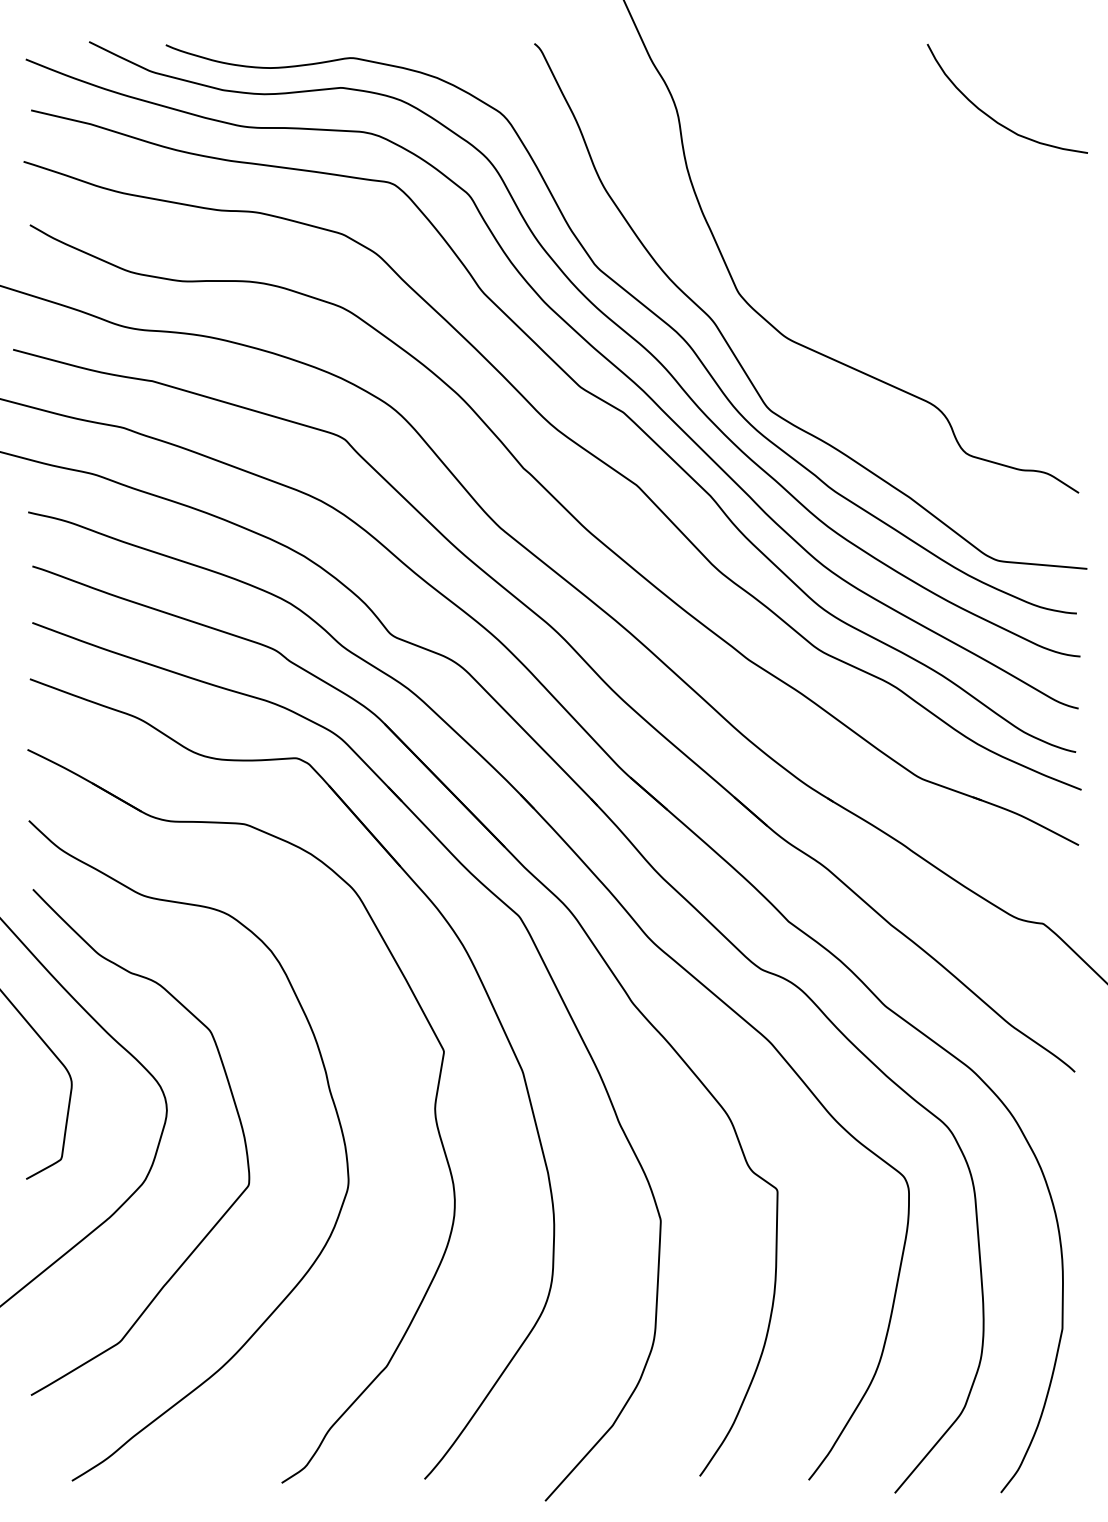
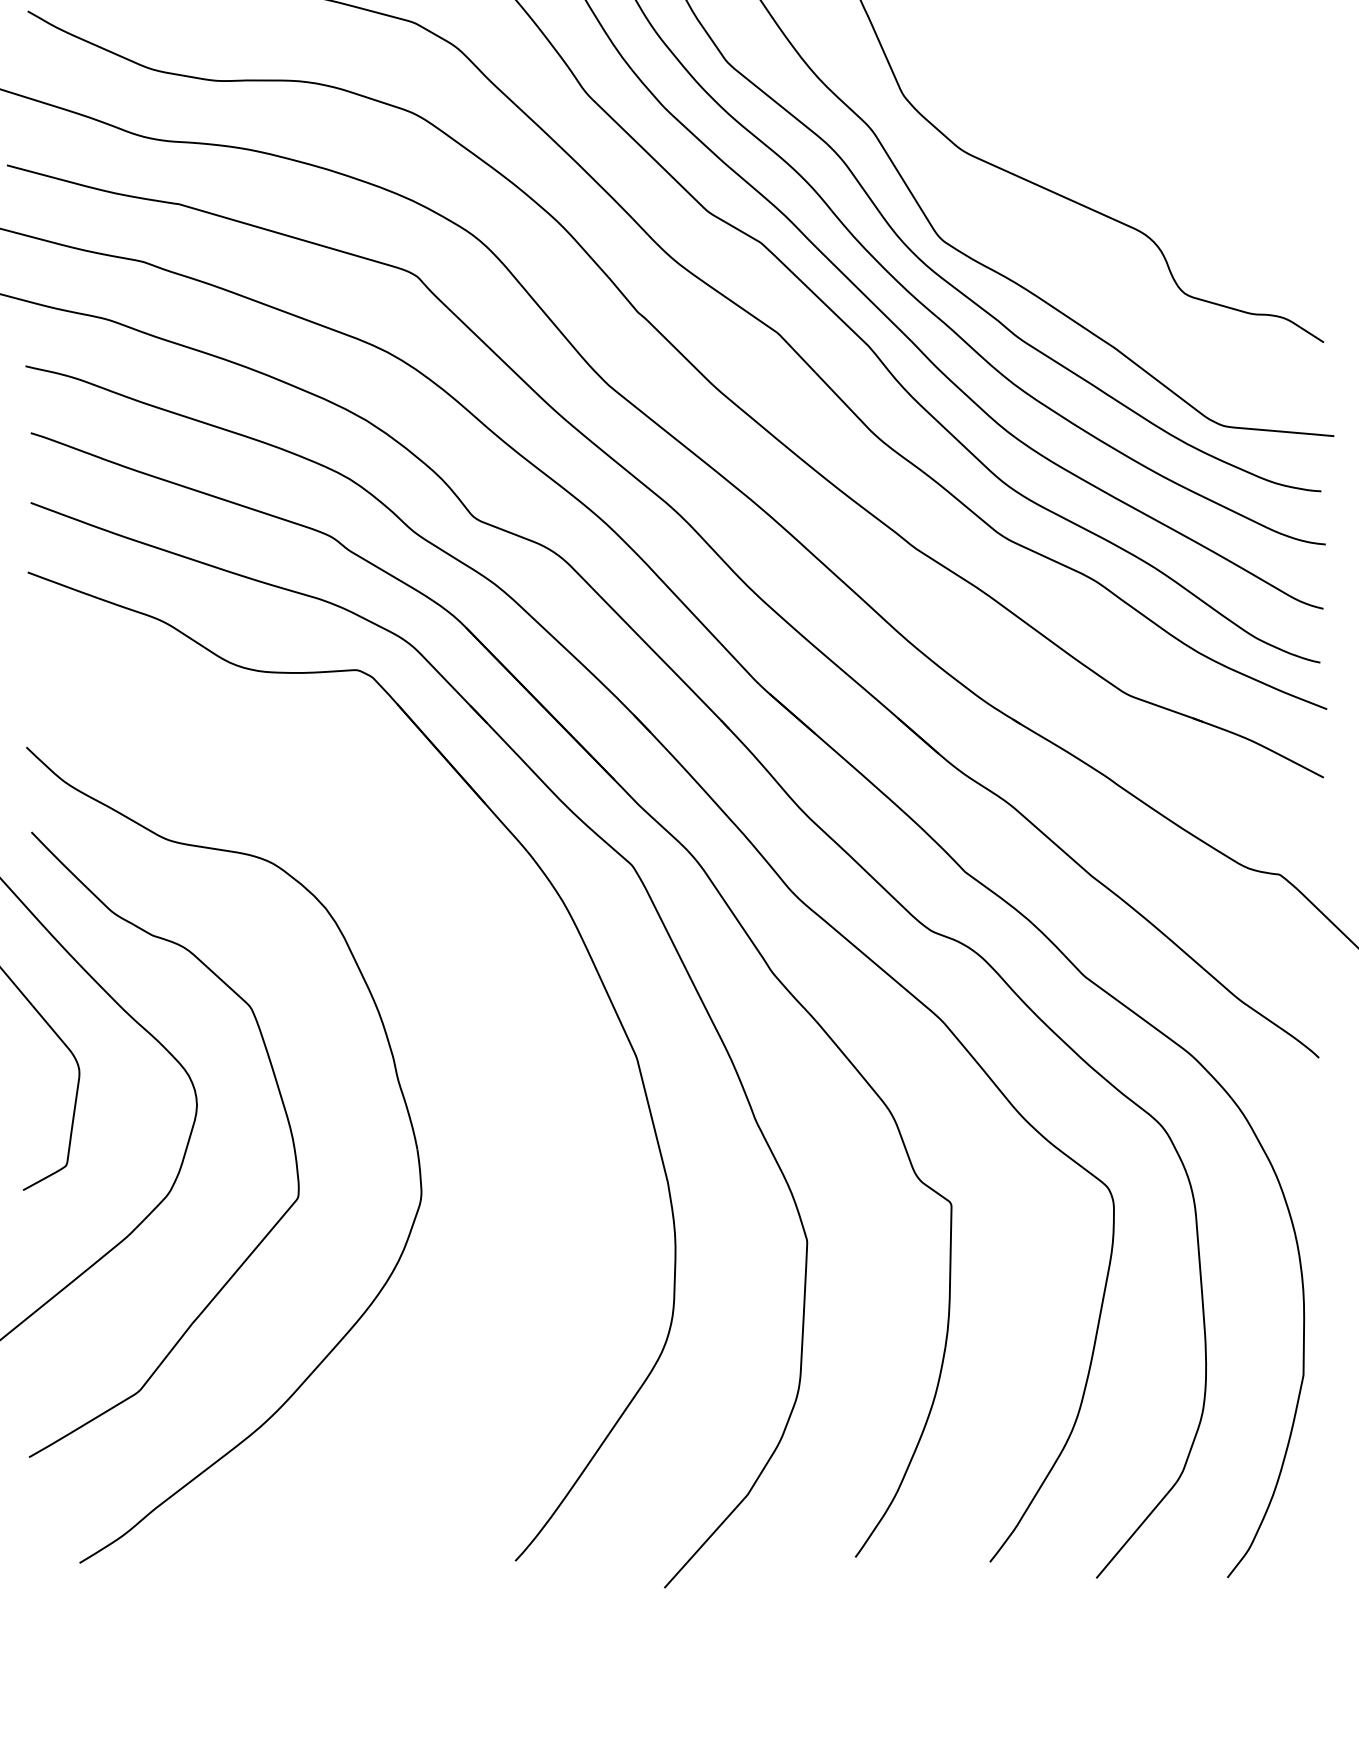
part: (434, 1116) -> (527, 1112), removed

